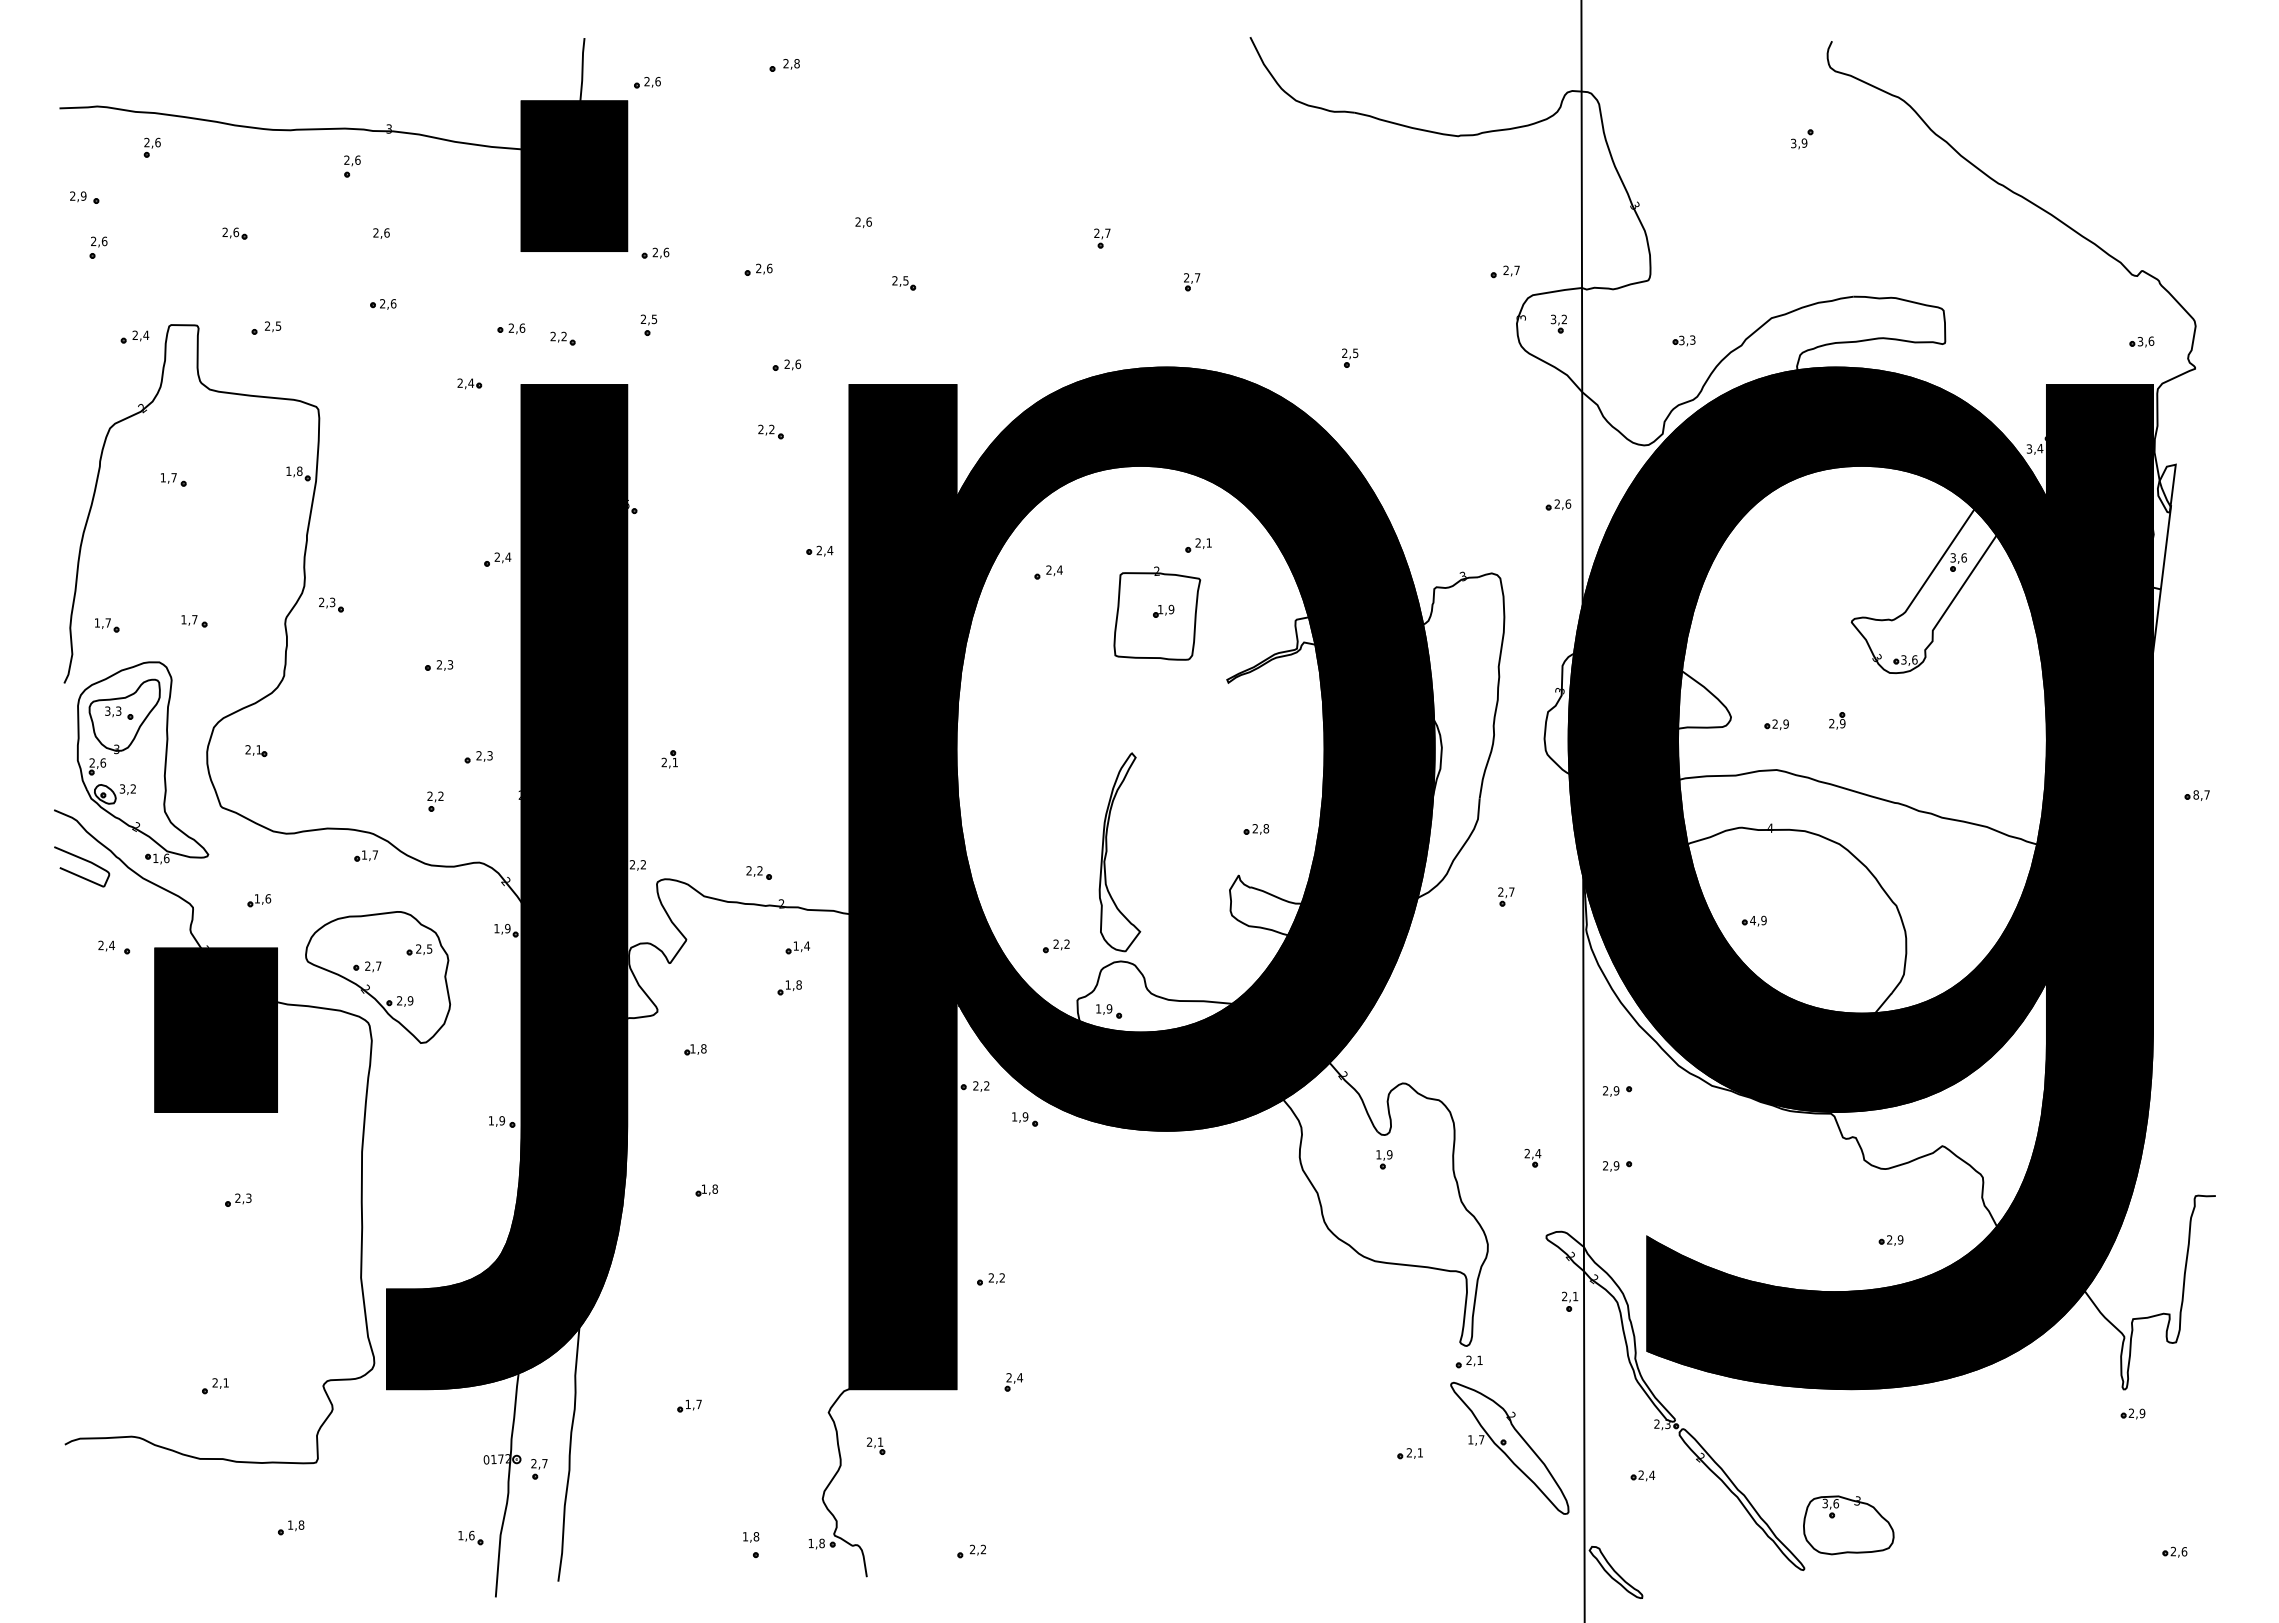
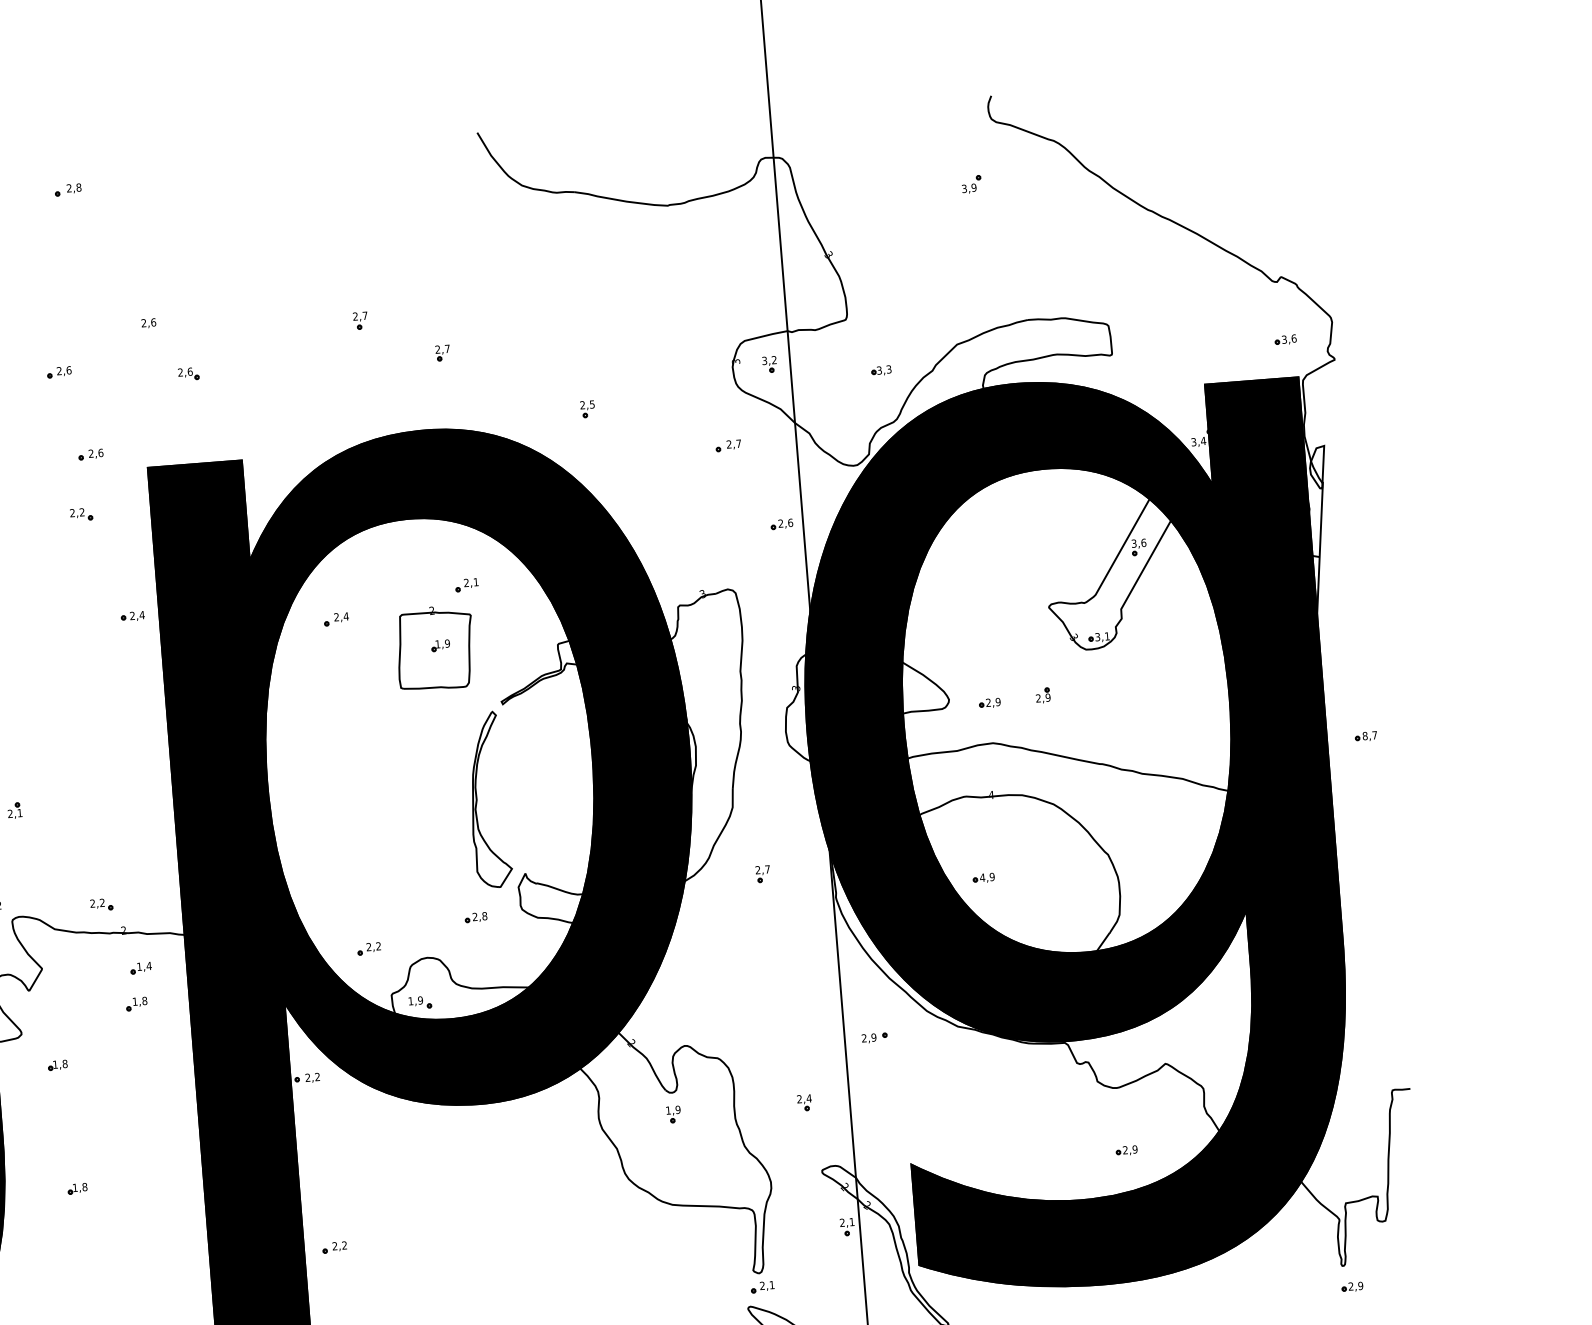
part: (1504, 271) -> (727, 445), moved
text: (905, 280) -> (189, 371), 2,5 -> 2,6
text: (1914, 659) -> (1107, 636), 3,6 -> 3,1
part: (1256, 829) -> (476, 917), moved
part: (1107, 852) -> (477, 801), moved
part: (1025, 1119) -> (354, 1103), removed
part: (1617, 1166) -> (880, 1104), removed

